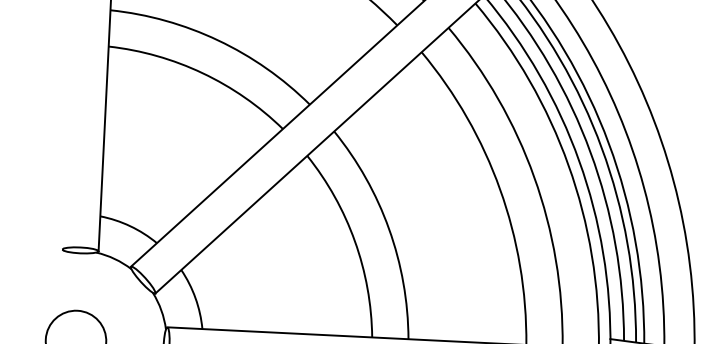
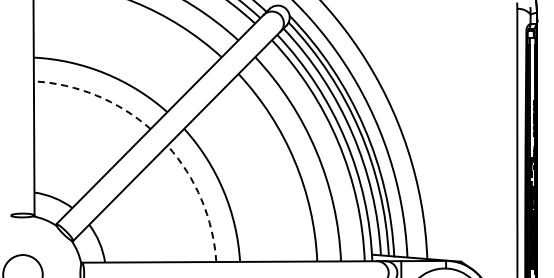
arc: (203, 73) -> (96, 95), solid -> dashed
arc: (354, 240) -> (201, 199), solid -> dashed

